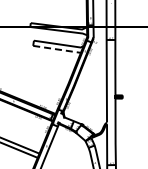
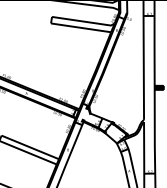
line: (57, 49) -> (81, 28), dashed -> solid

